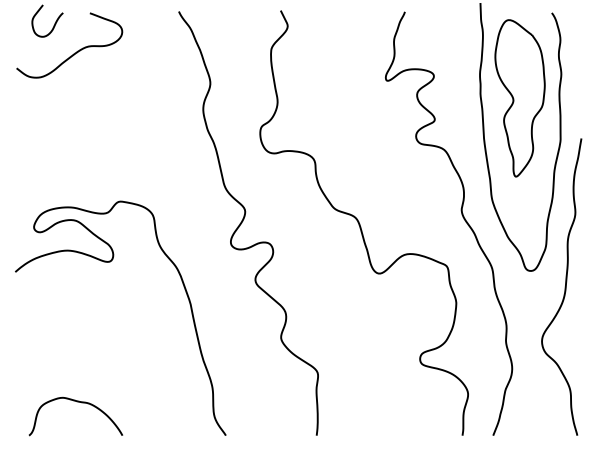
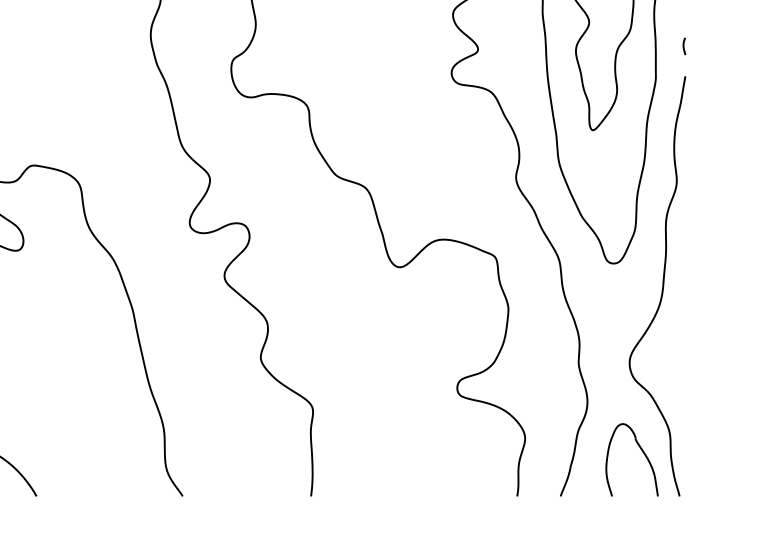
curve: (580, 117) -> (684, 46), added
part: (550, 404) -> (641, 452), added

